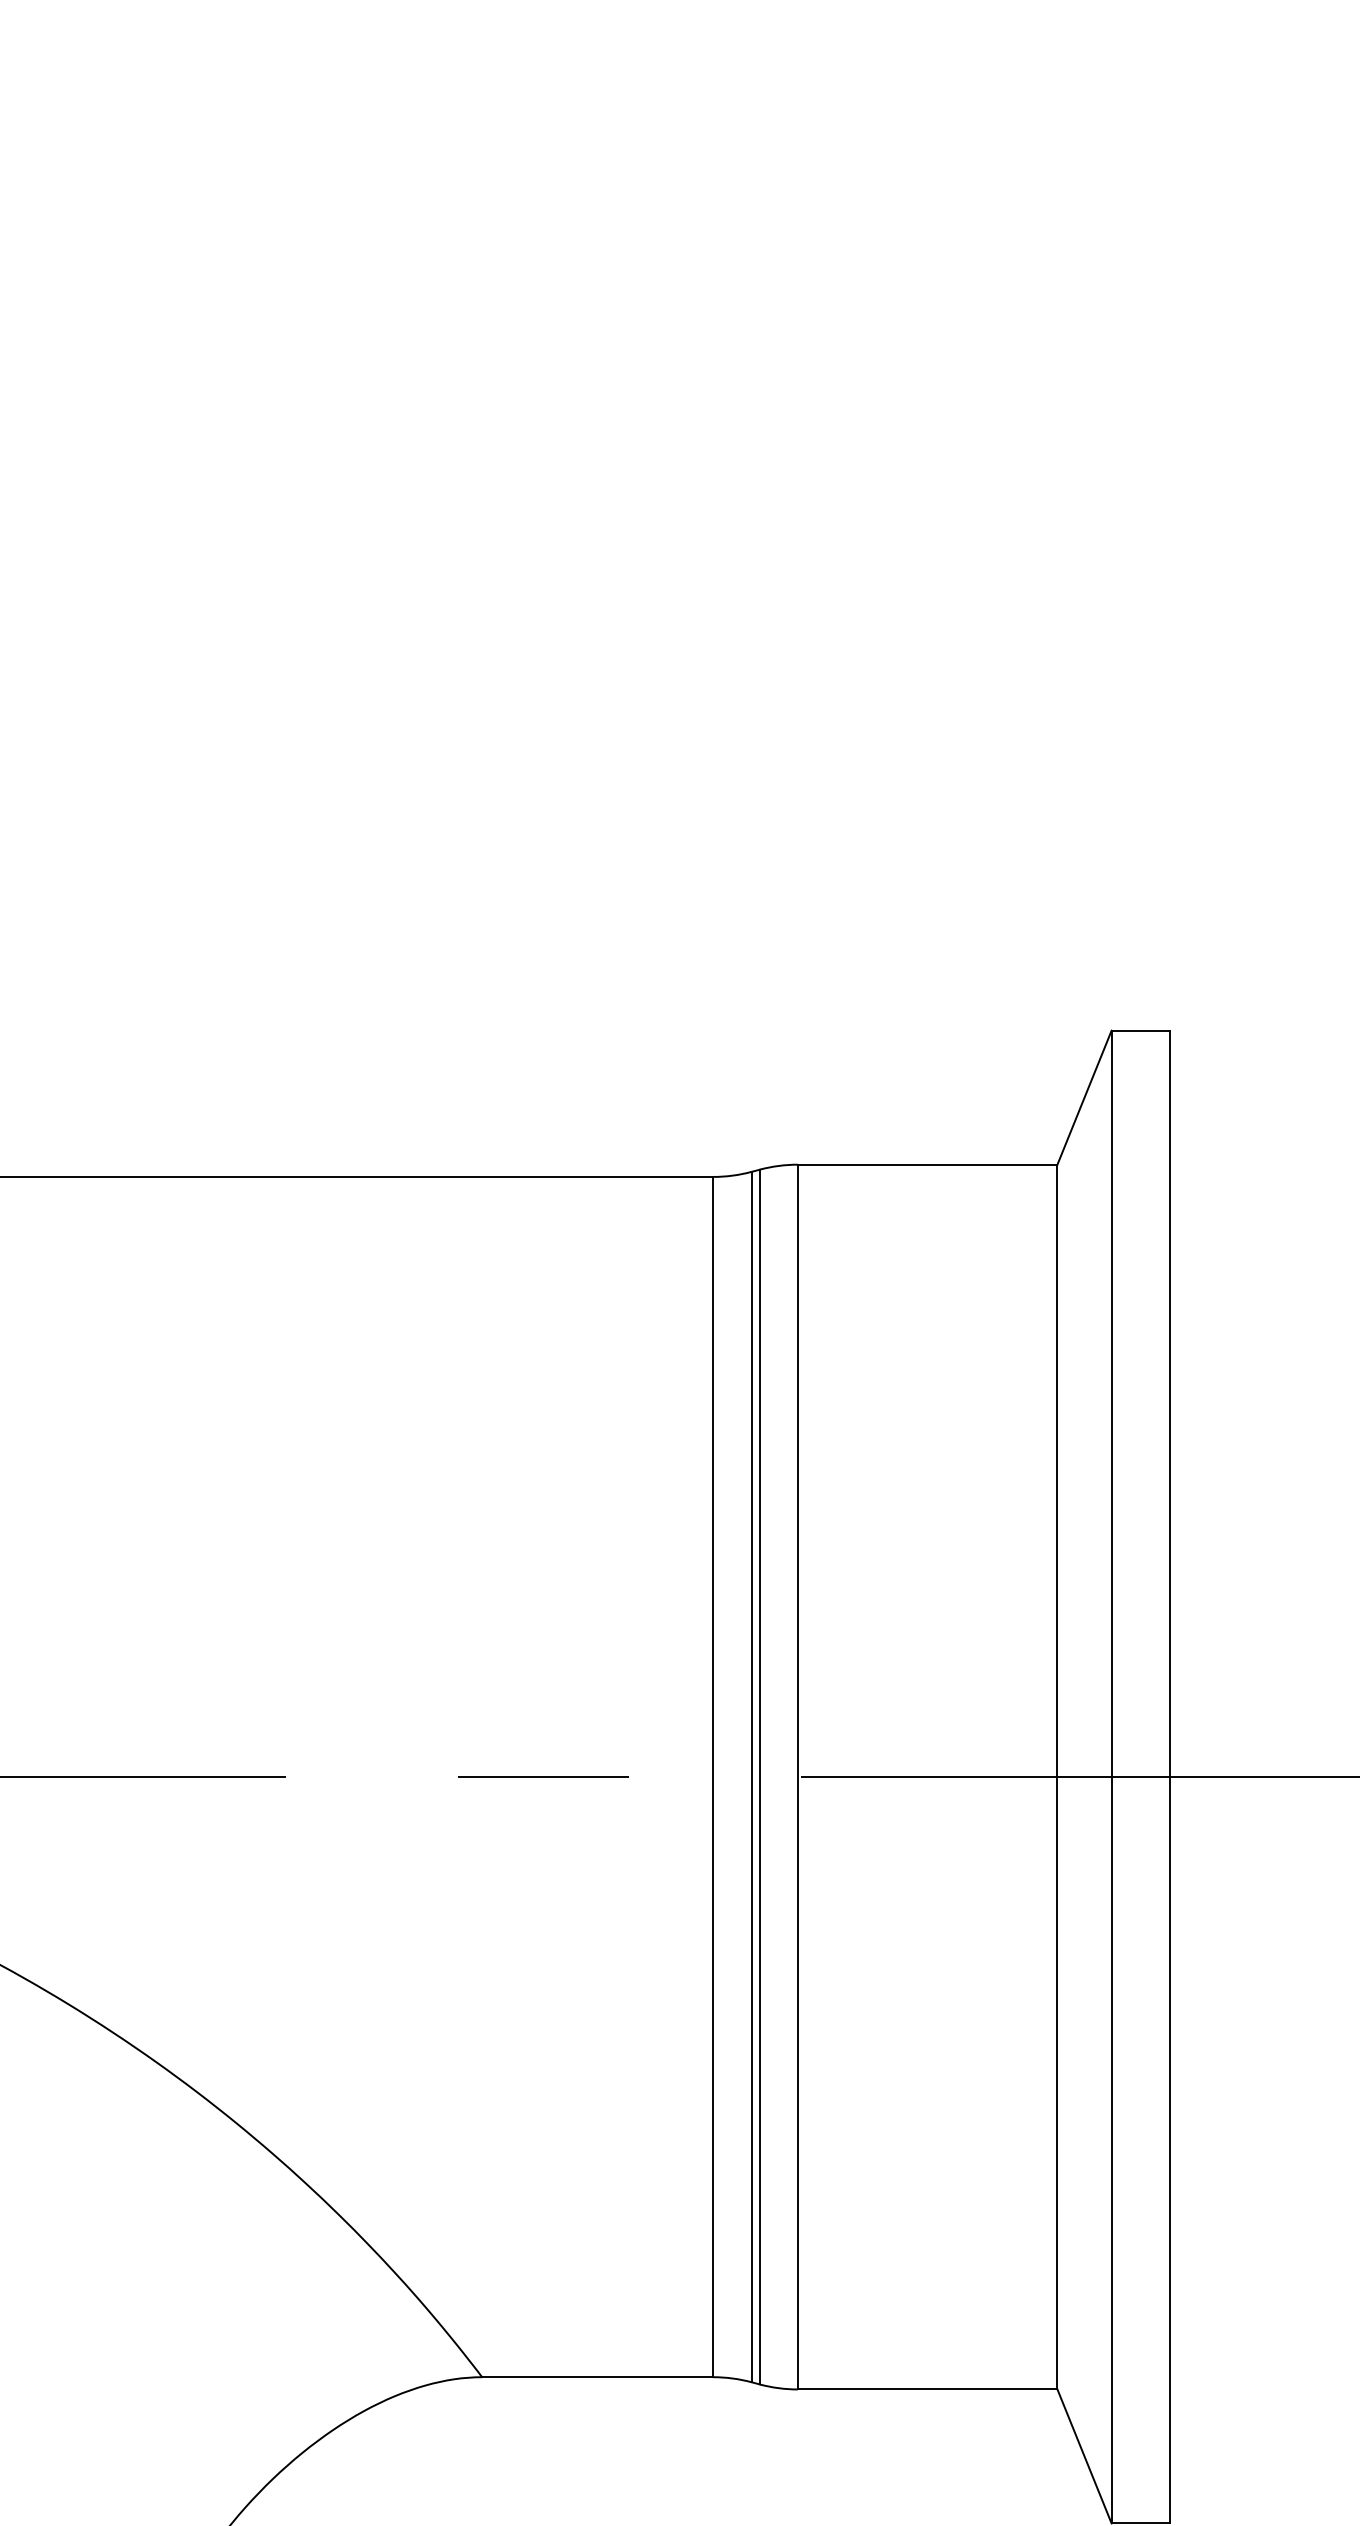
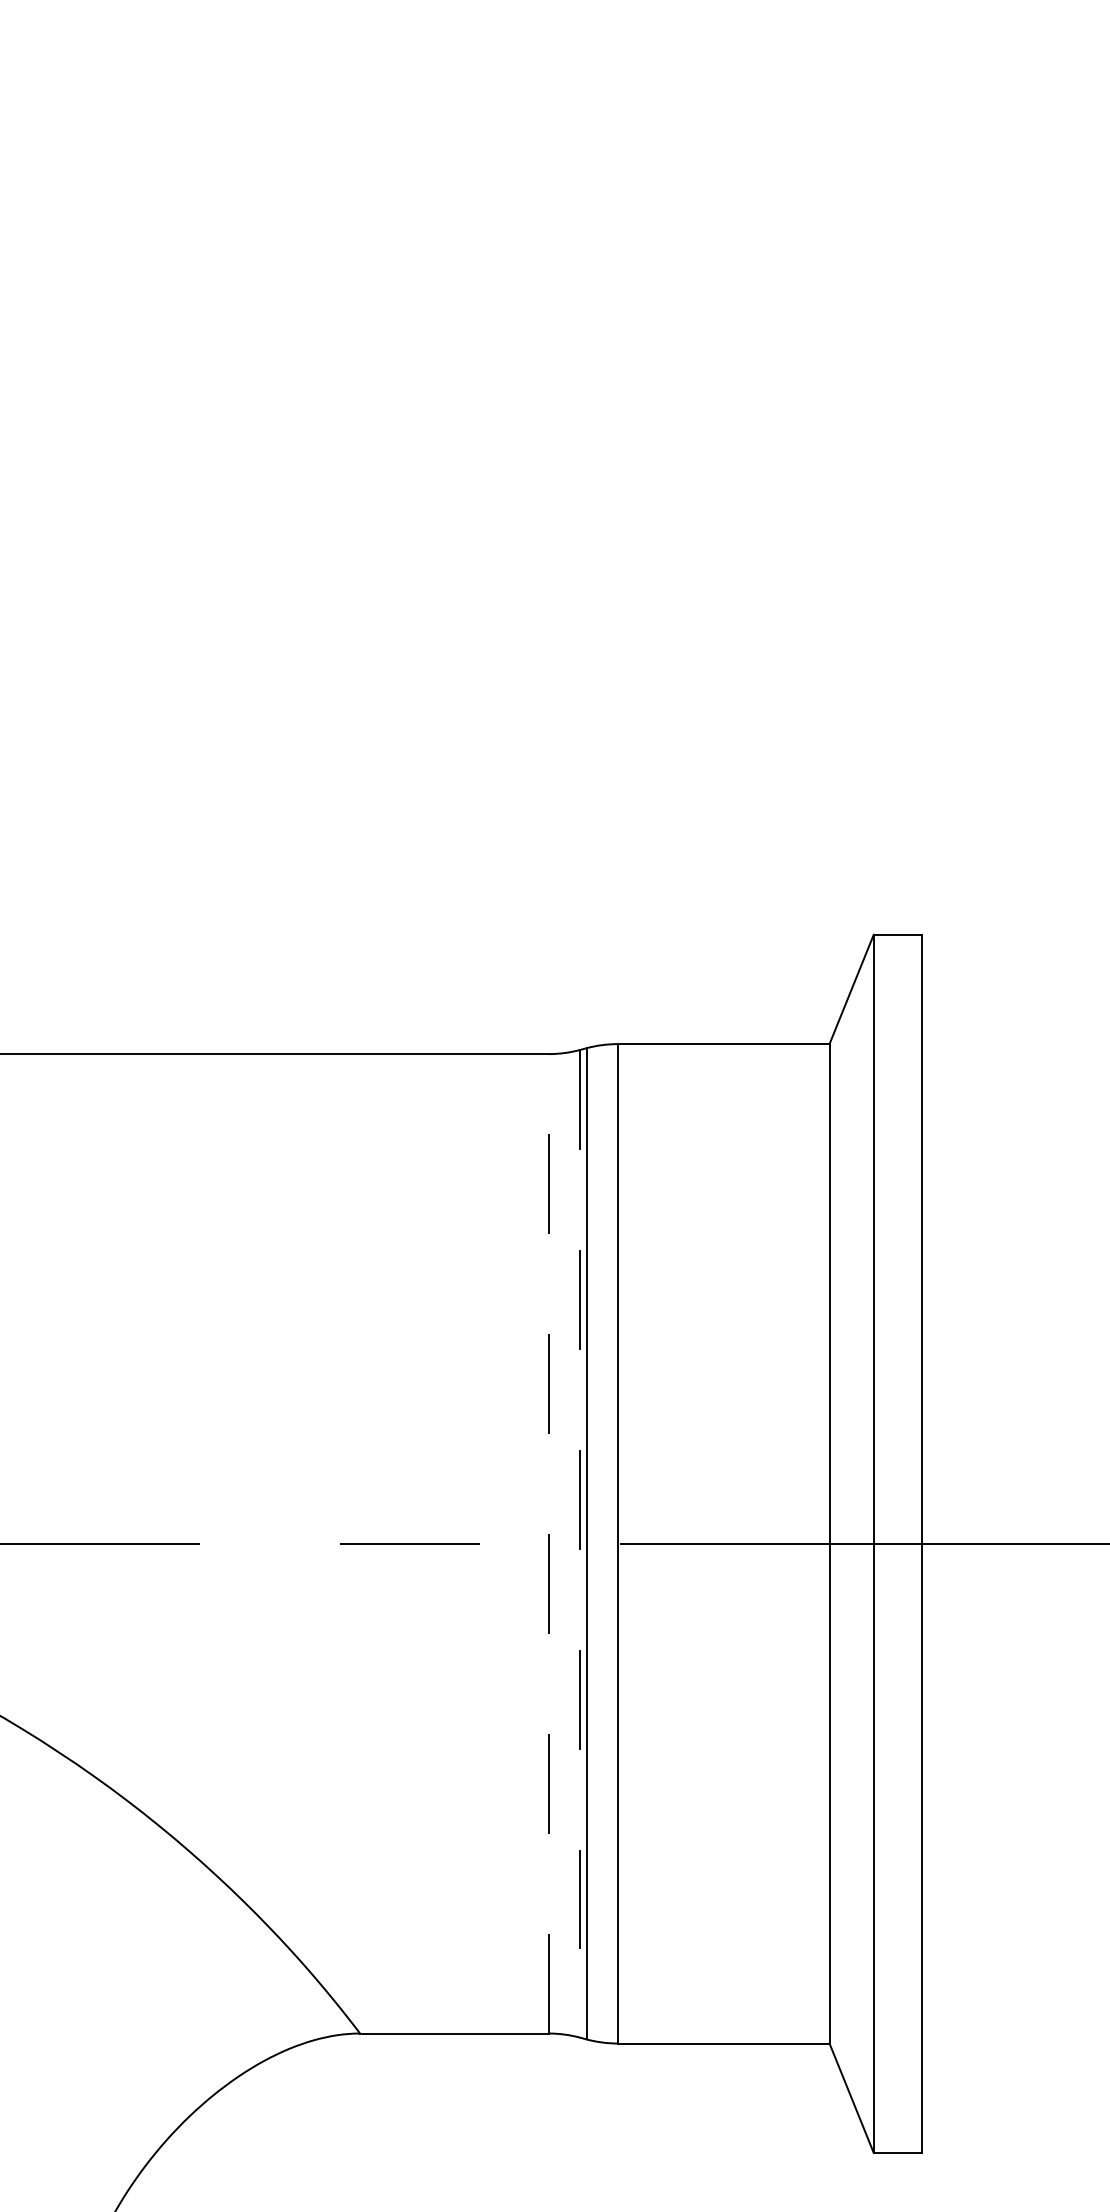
line: (713, 1776) -> (548, 1543), solid -> dashed
line: (751, 1776) -> (579, 1543), solid -> dashed

